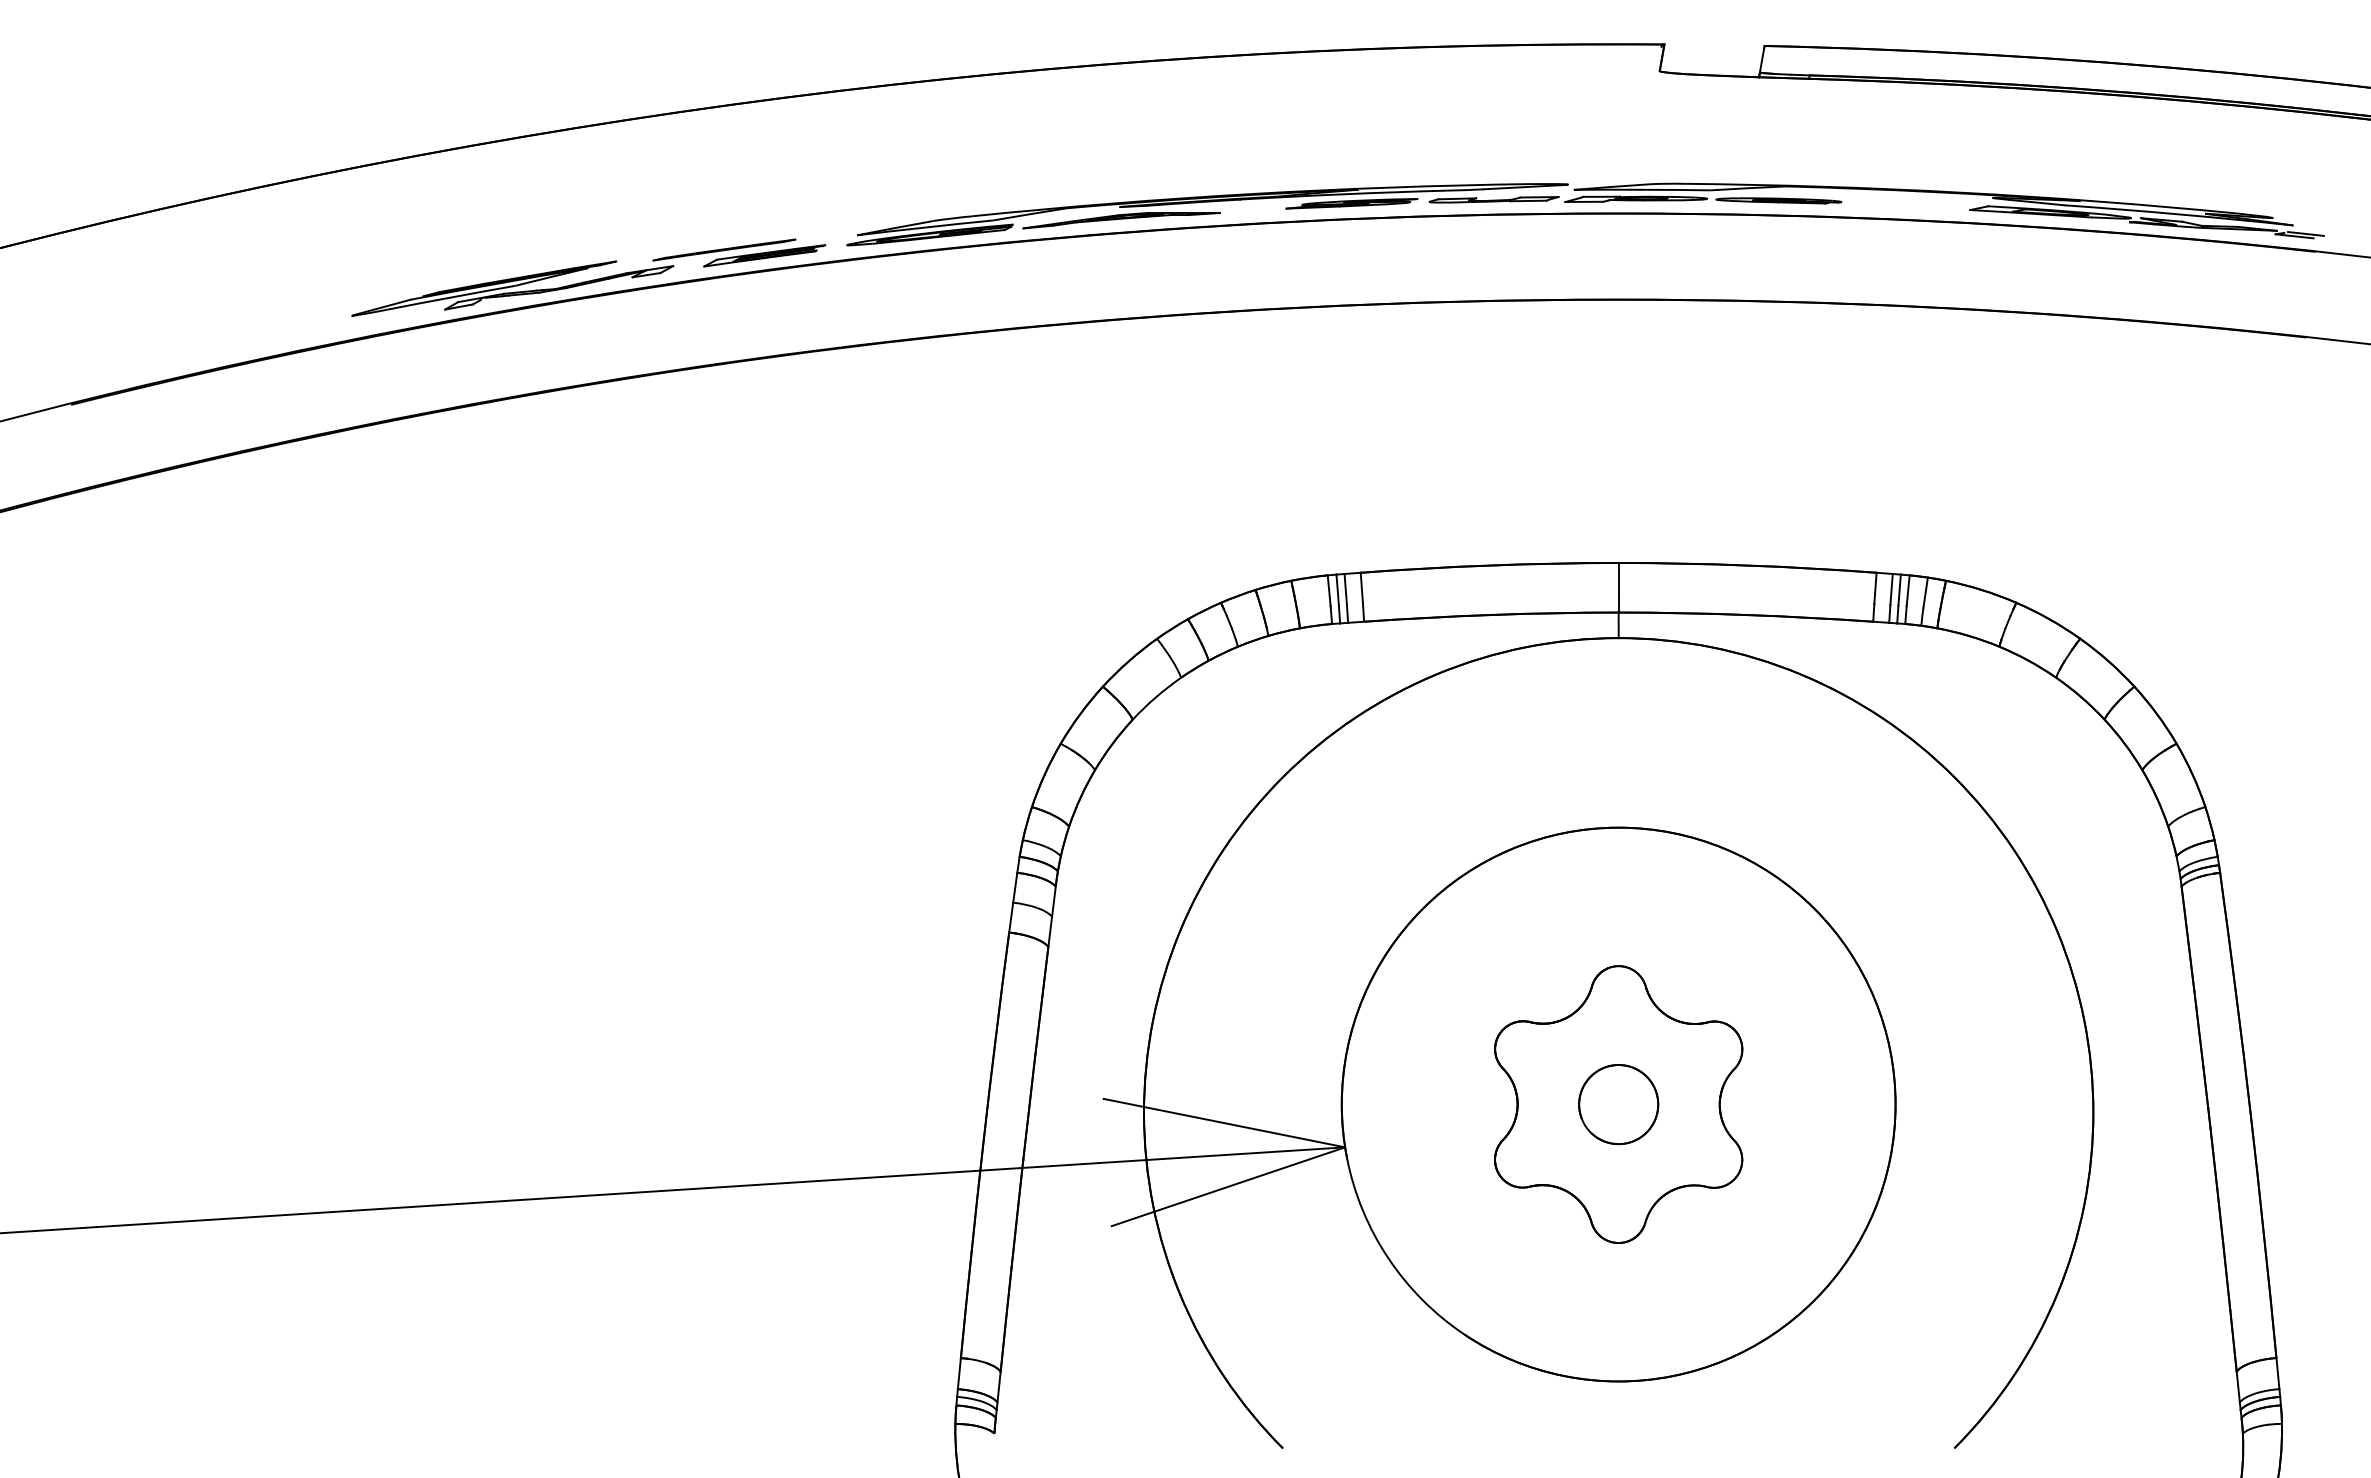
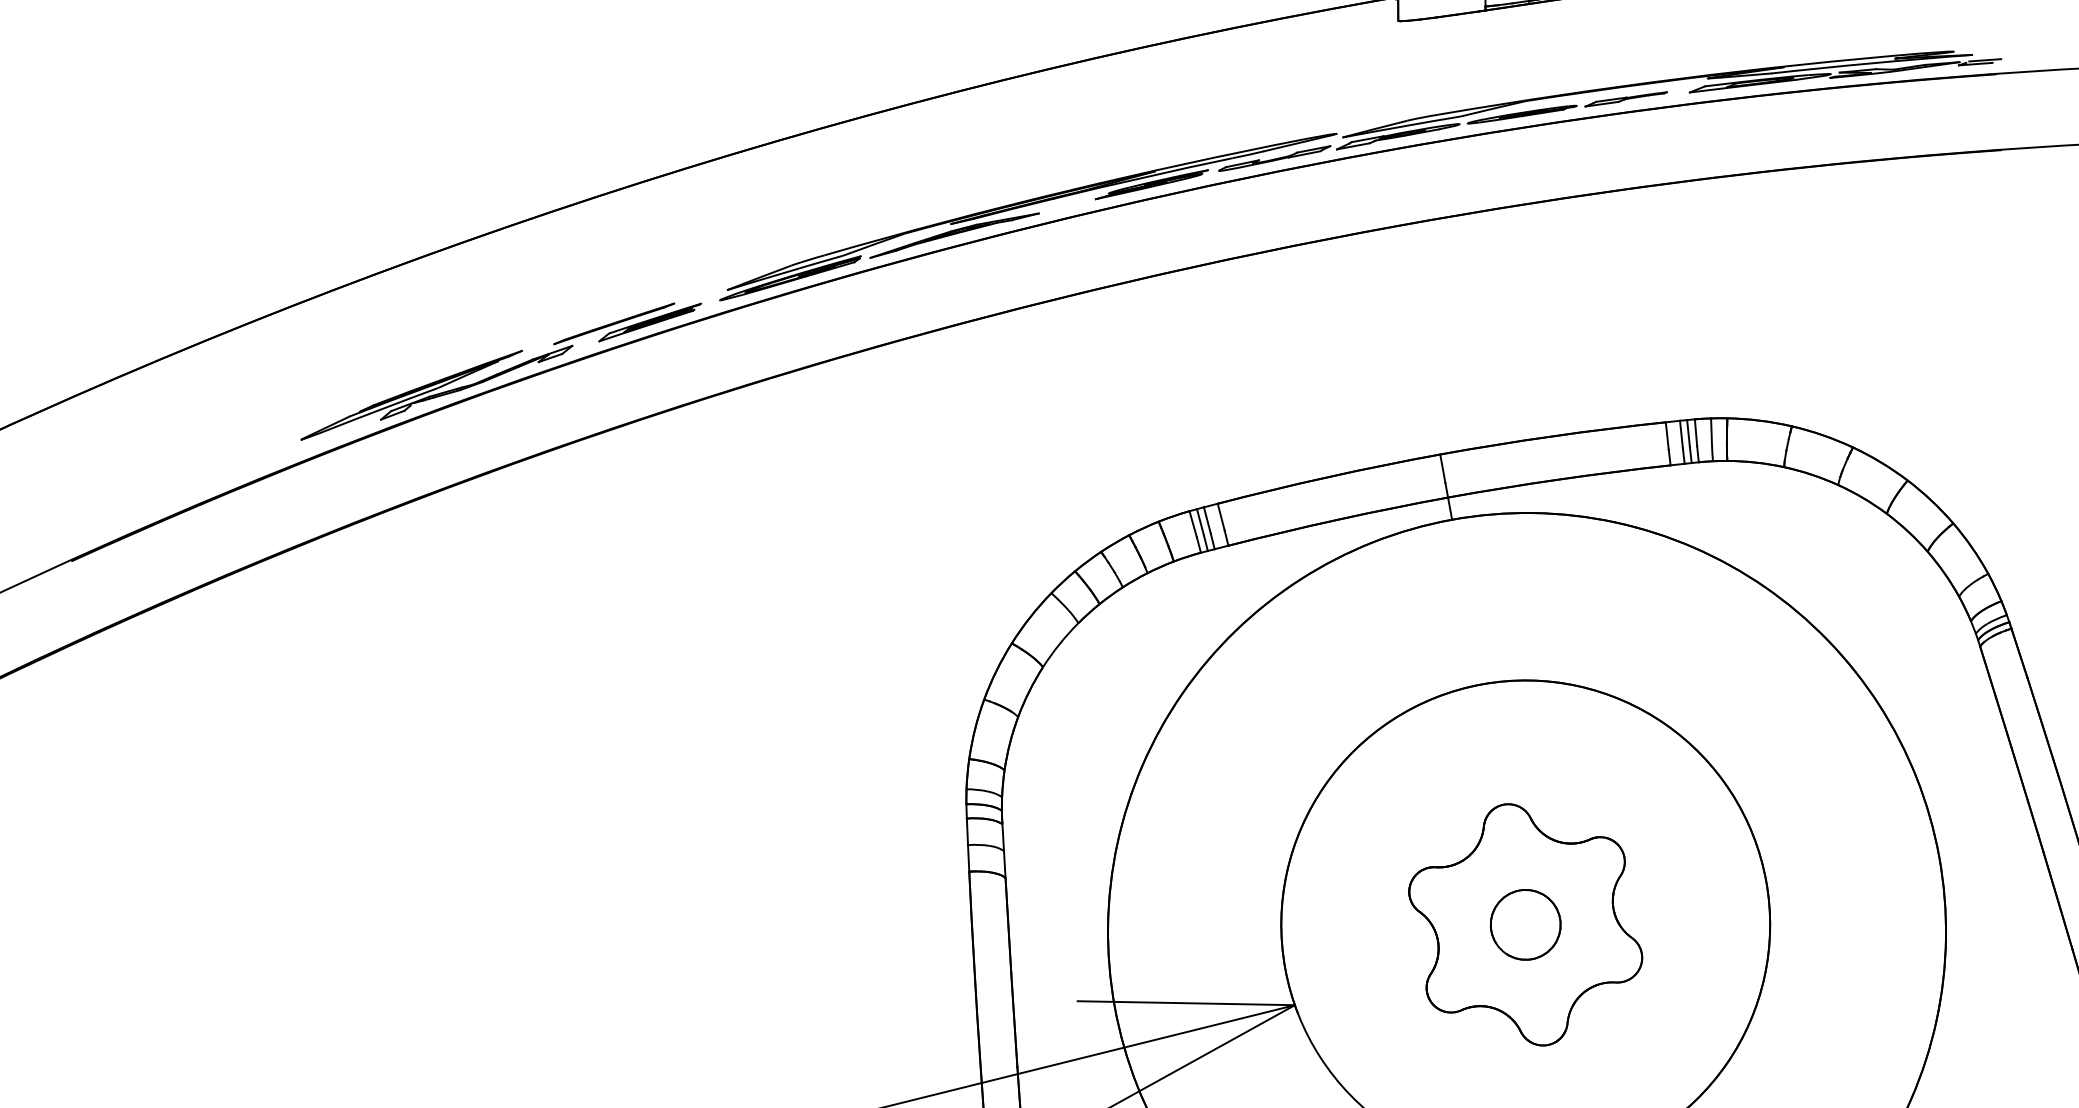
part: (1897, 203) -> (1625, 98), added

